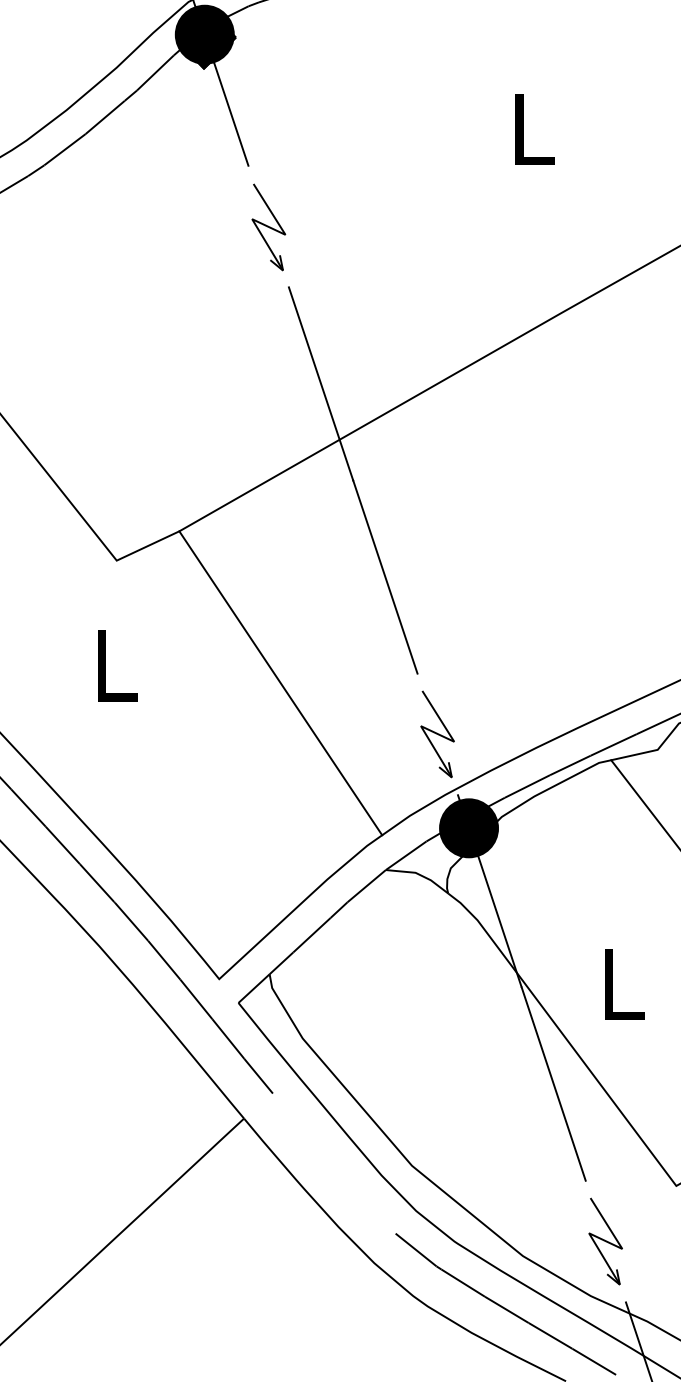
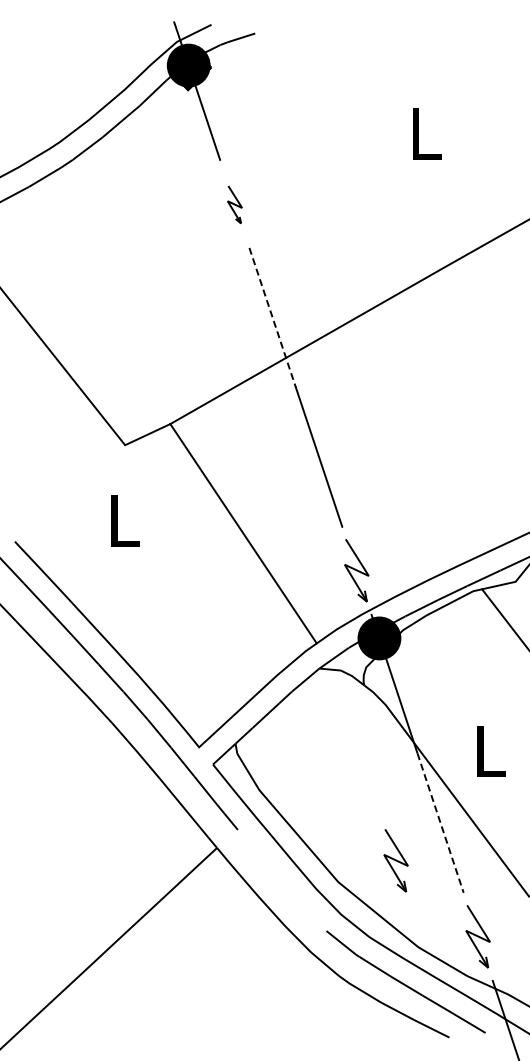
part: (268, 227) -> (234, 204), size x0.6
line: (320, 385) -> (272, 318), solid -> dashed
line: (553, 1084) -> (440, 823), solid -> dashed
part: (491, 1135) -> (395, 860), added

